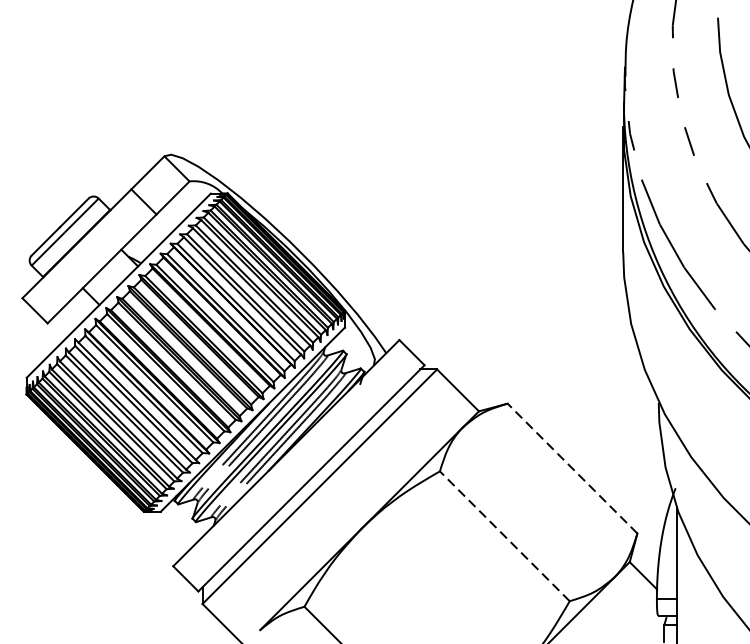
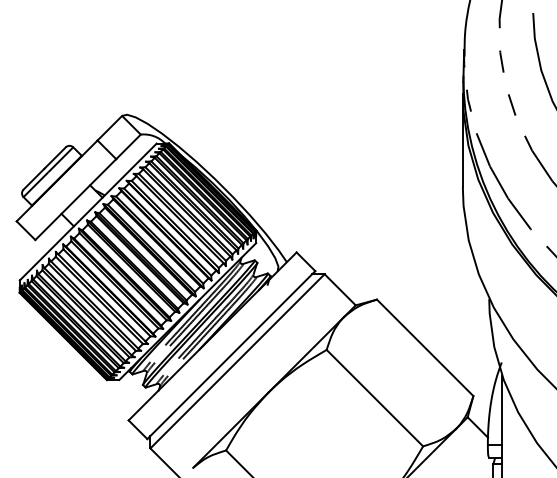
line: (571, 468) -> (424, 347), dashed -> solid
line: (504, 535) -> (374, 397), dashed -> solid

